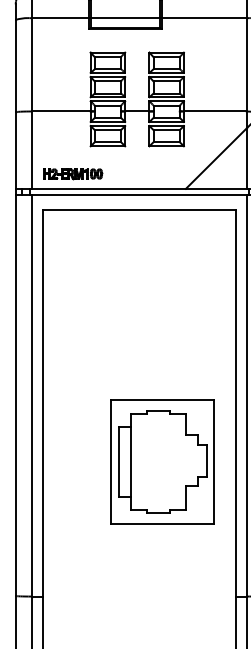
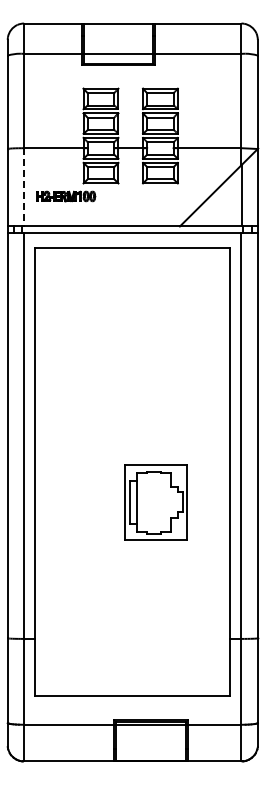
line: (32, 150) -> (24, 187), solid -> dashed
part: (73, 174) -> (66, 196), moved
part: (161, 461) -> (155, 502), size x0.6

